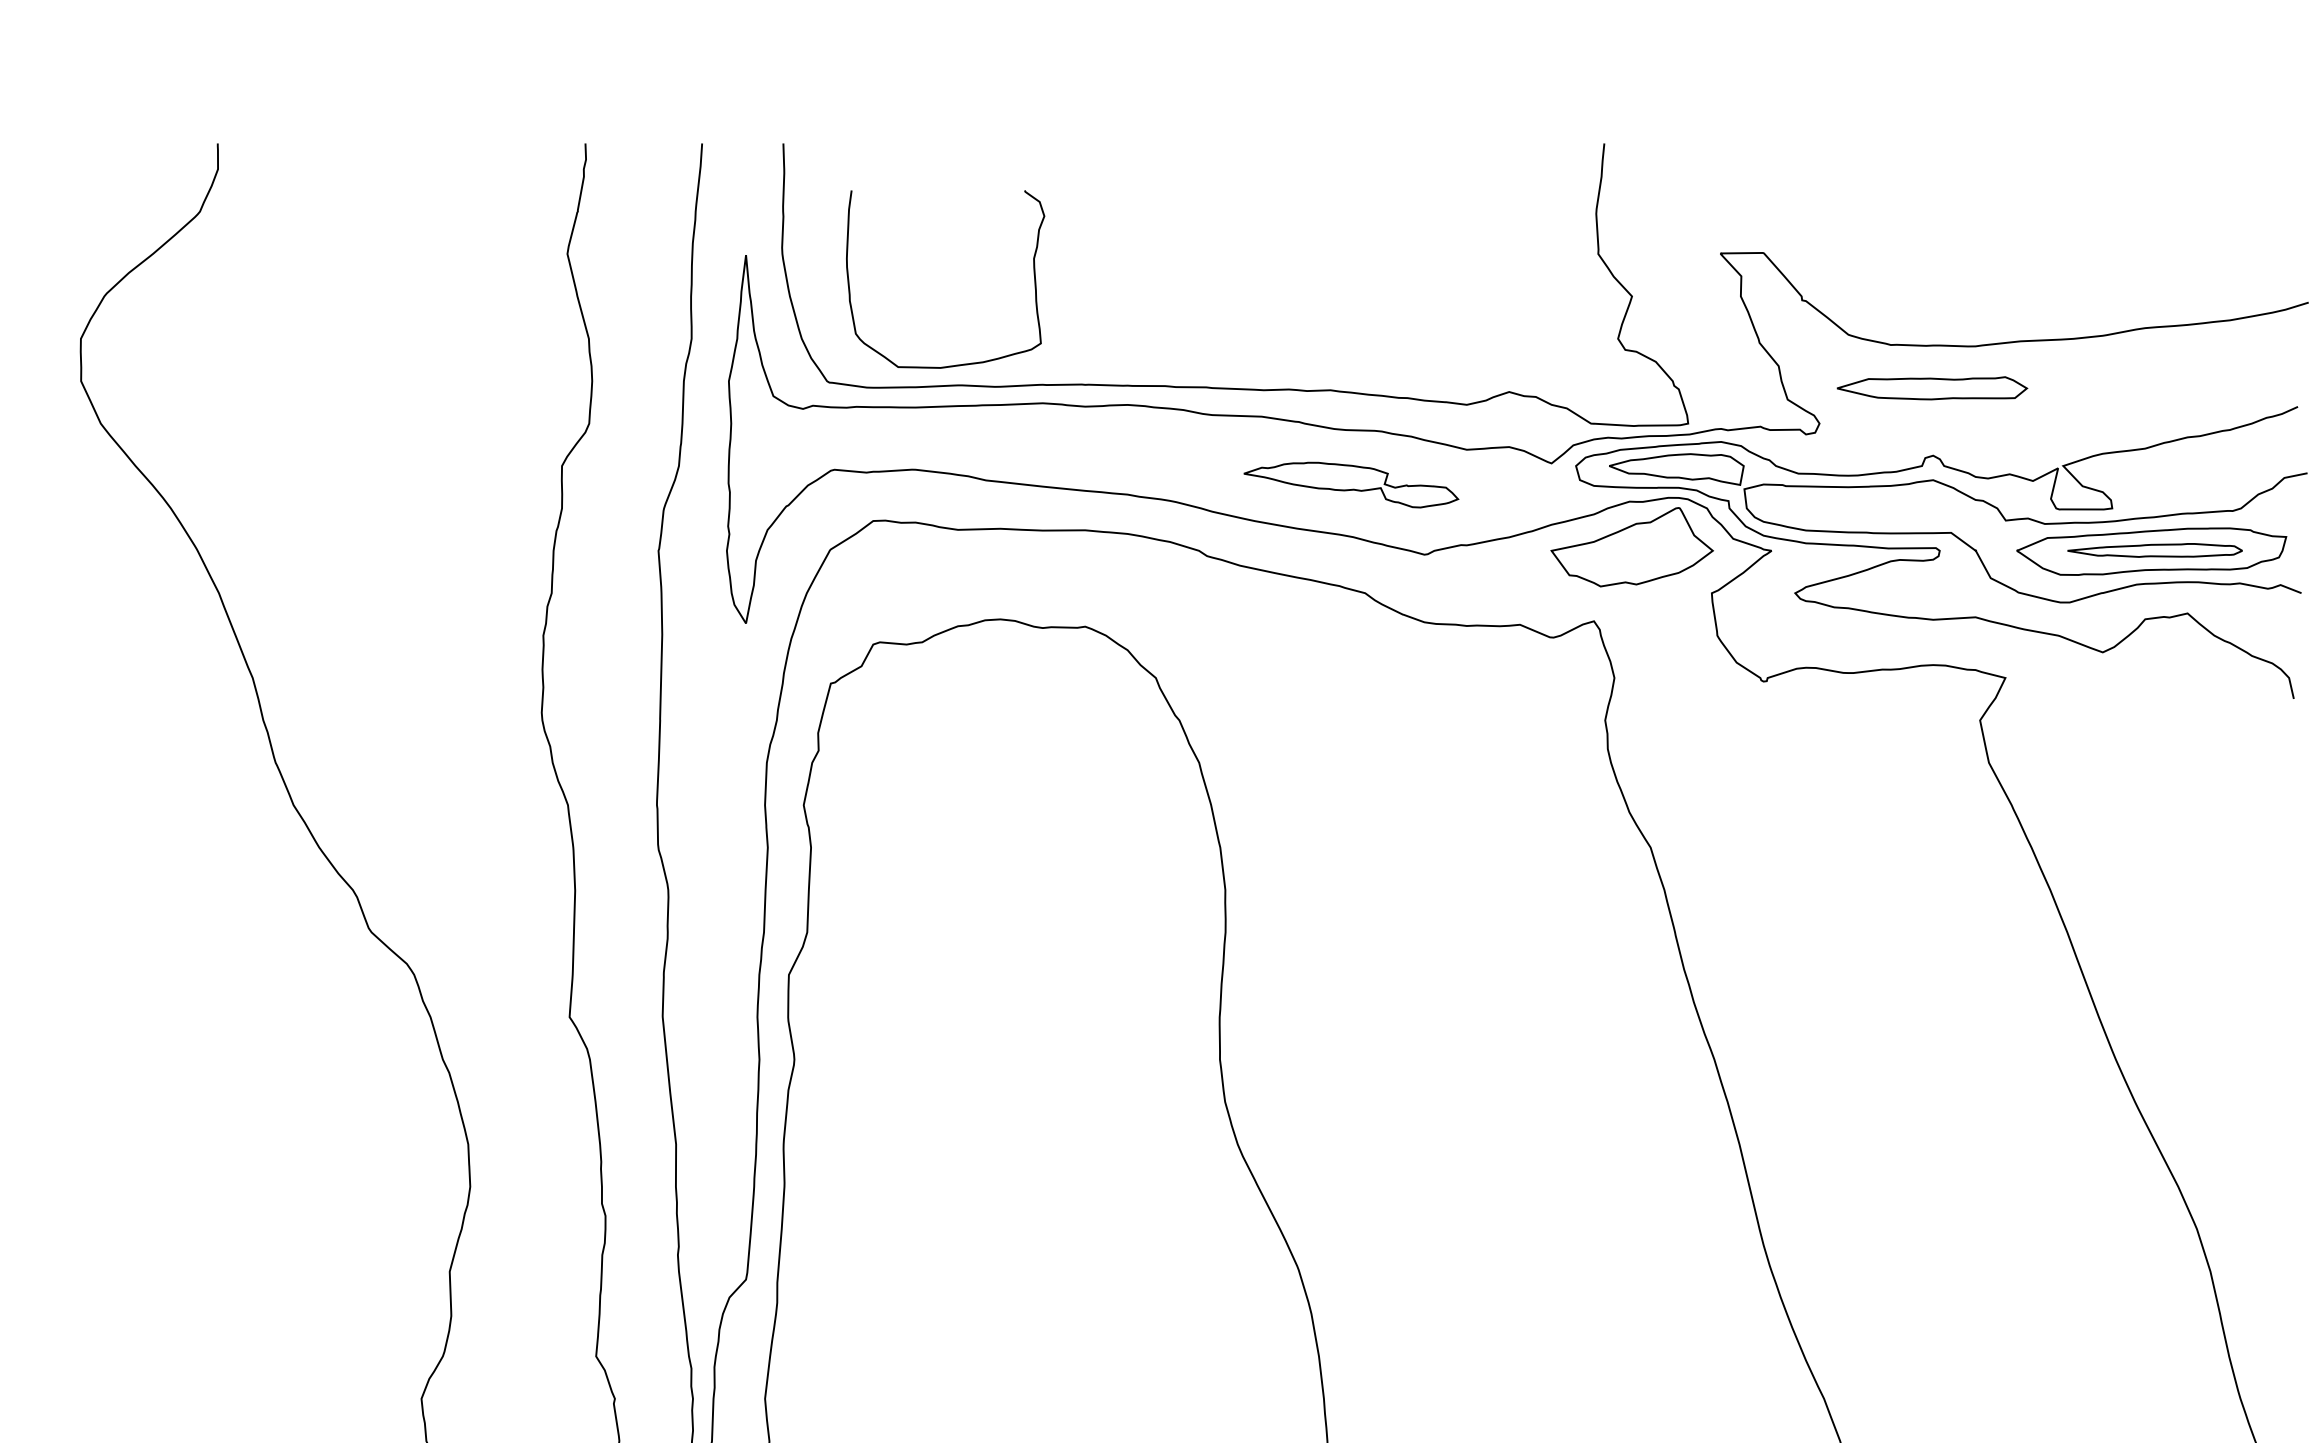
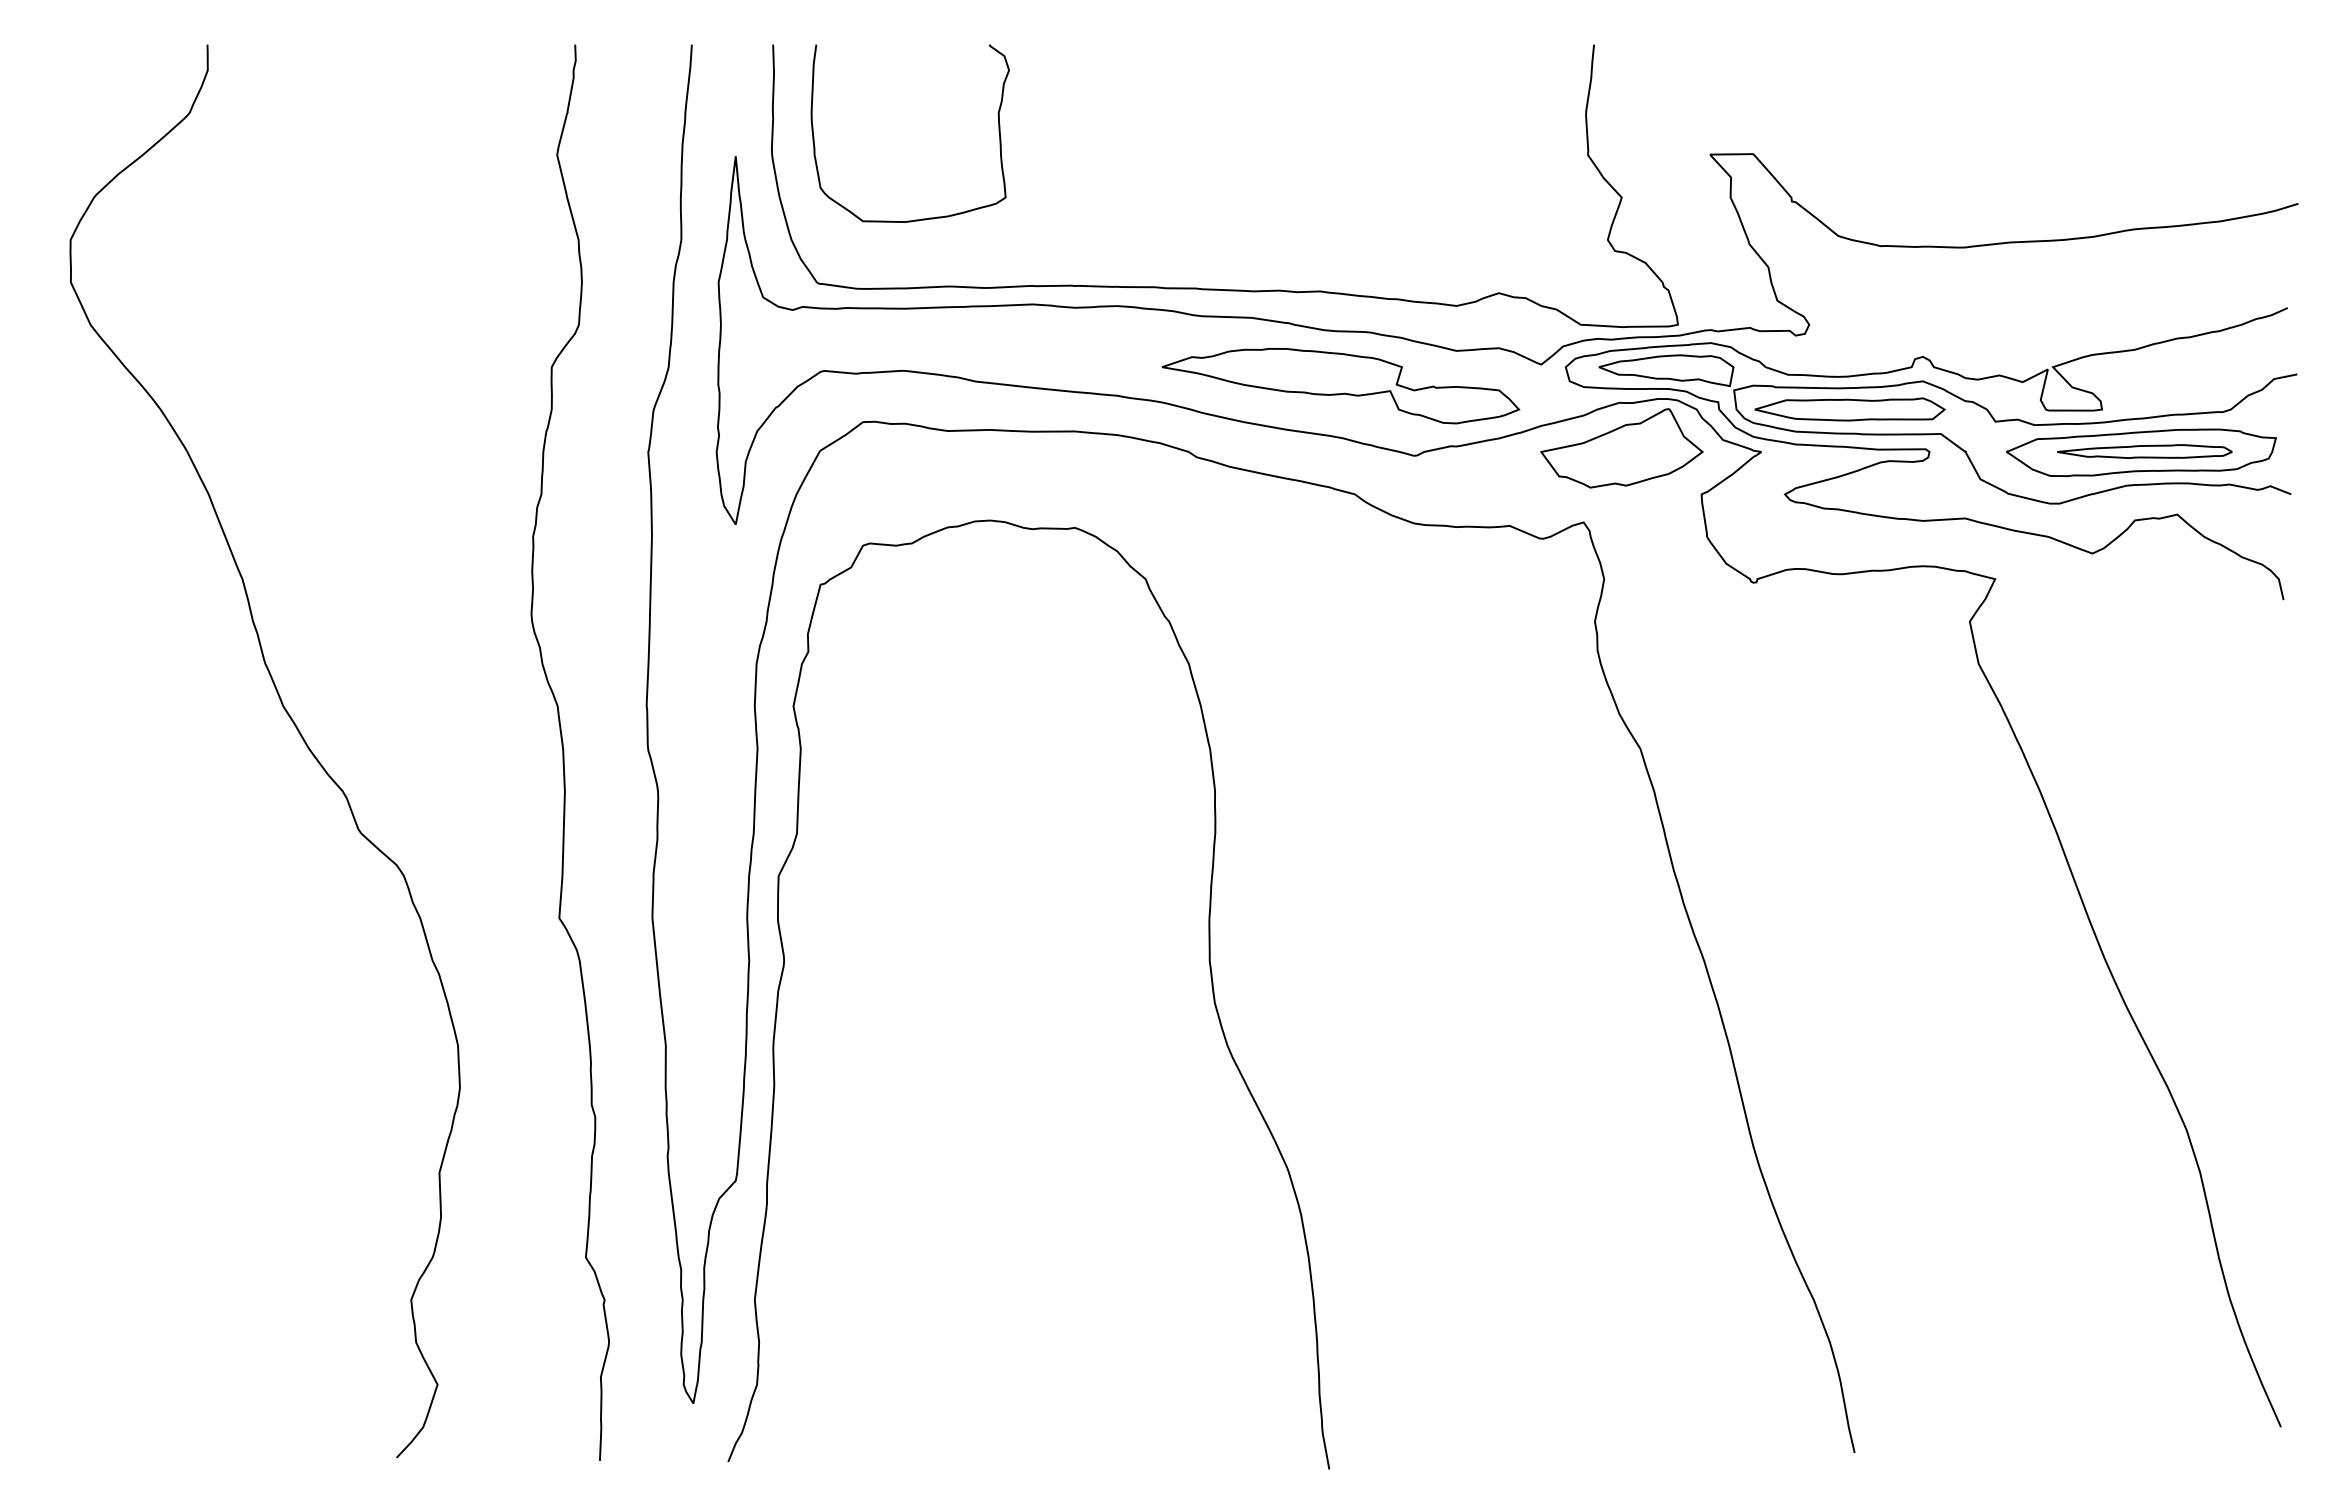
curve: (956, 364) -> (921, 218), moved
part: (1931, 388) -> (1849, 409), moved
part: (1350, 485) -> (1340, 386), size x1.67

